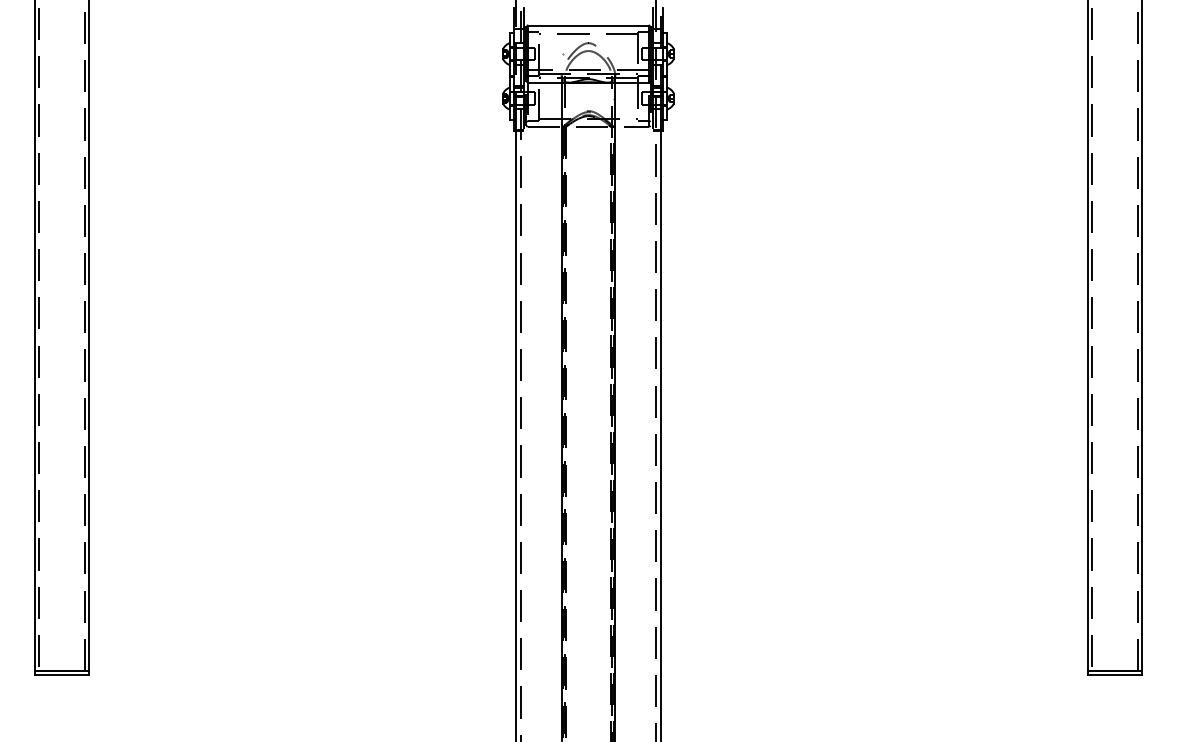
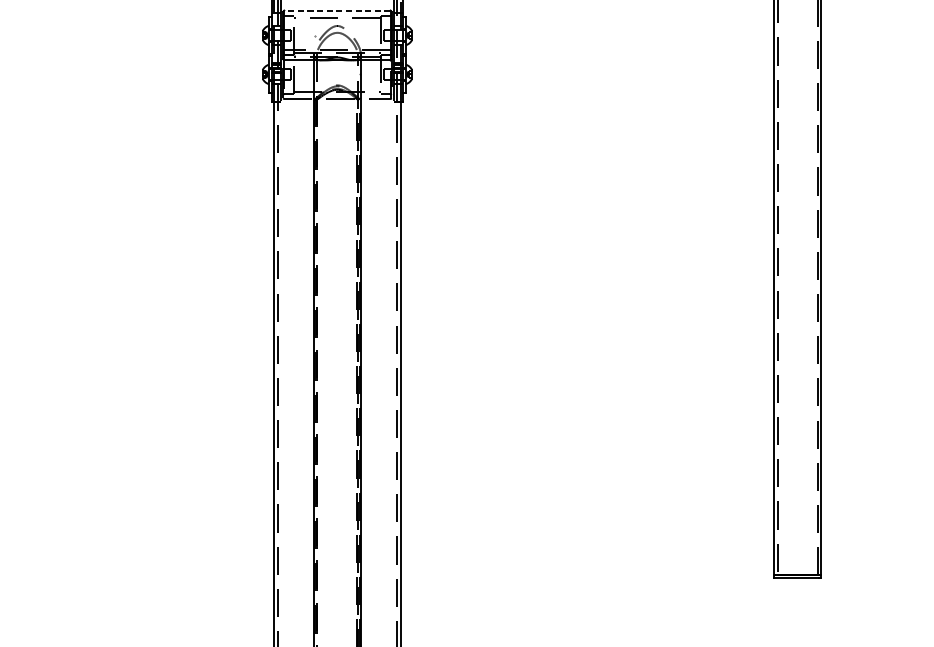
line: (588, 25) -> (337, 10), solid -> dashed

